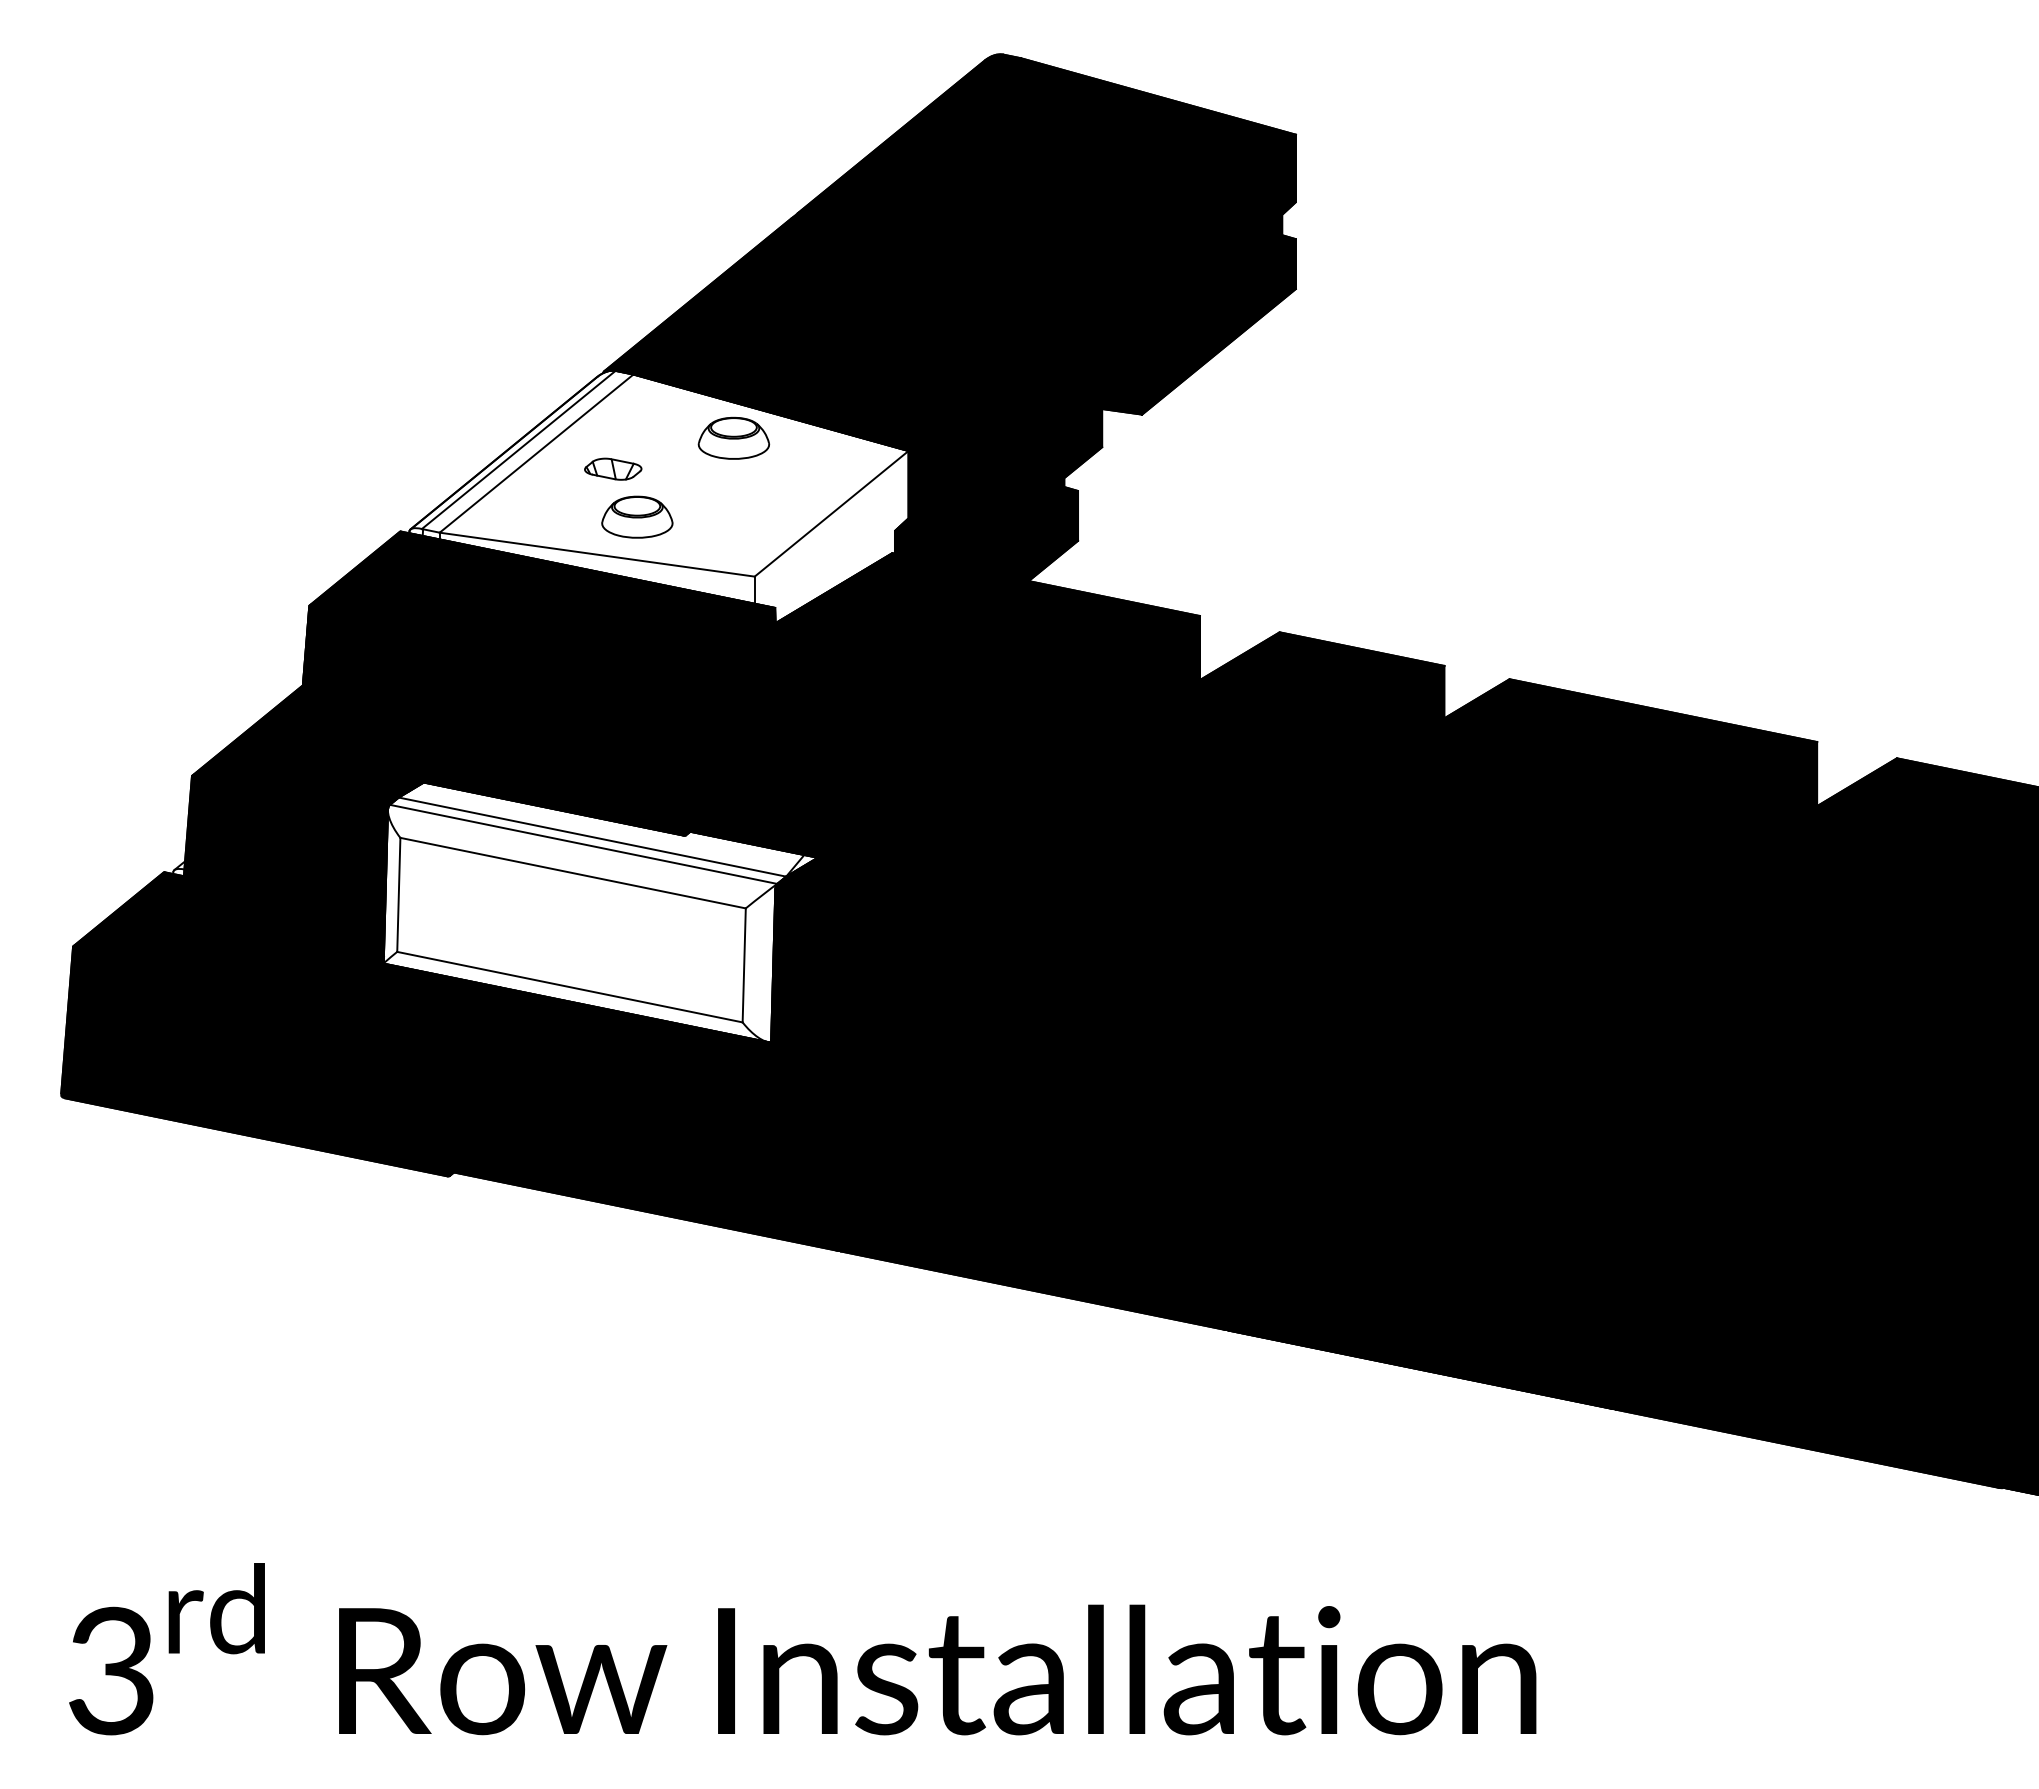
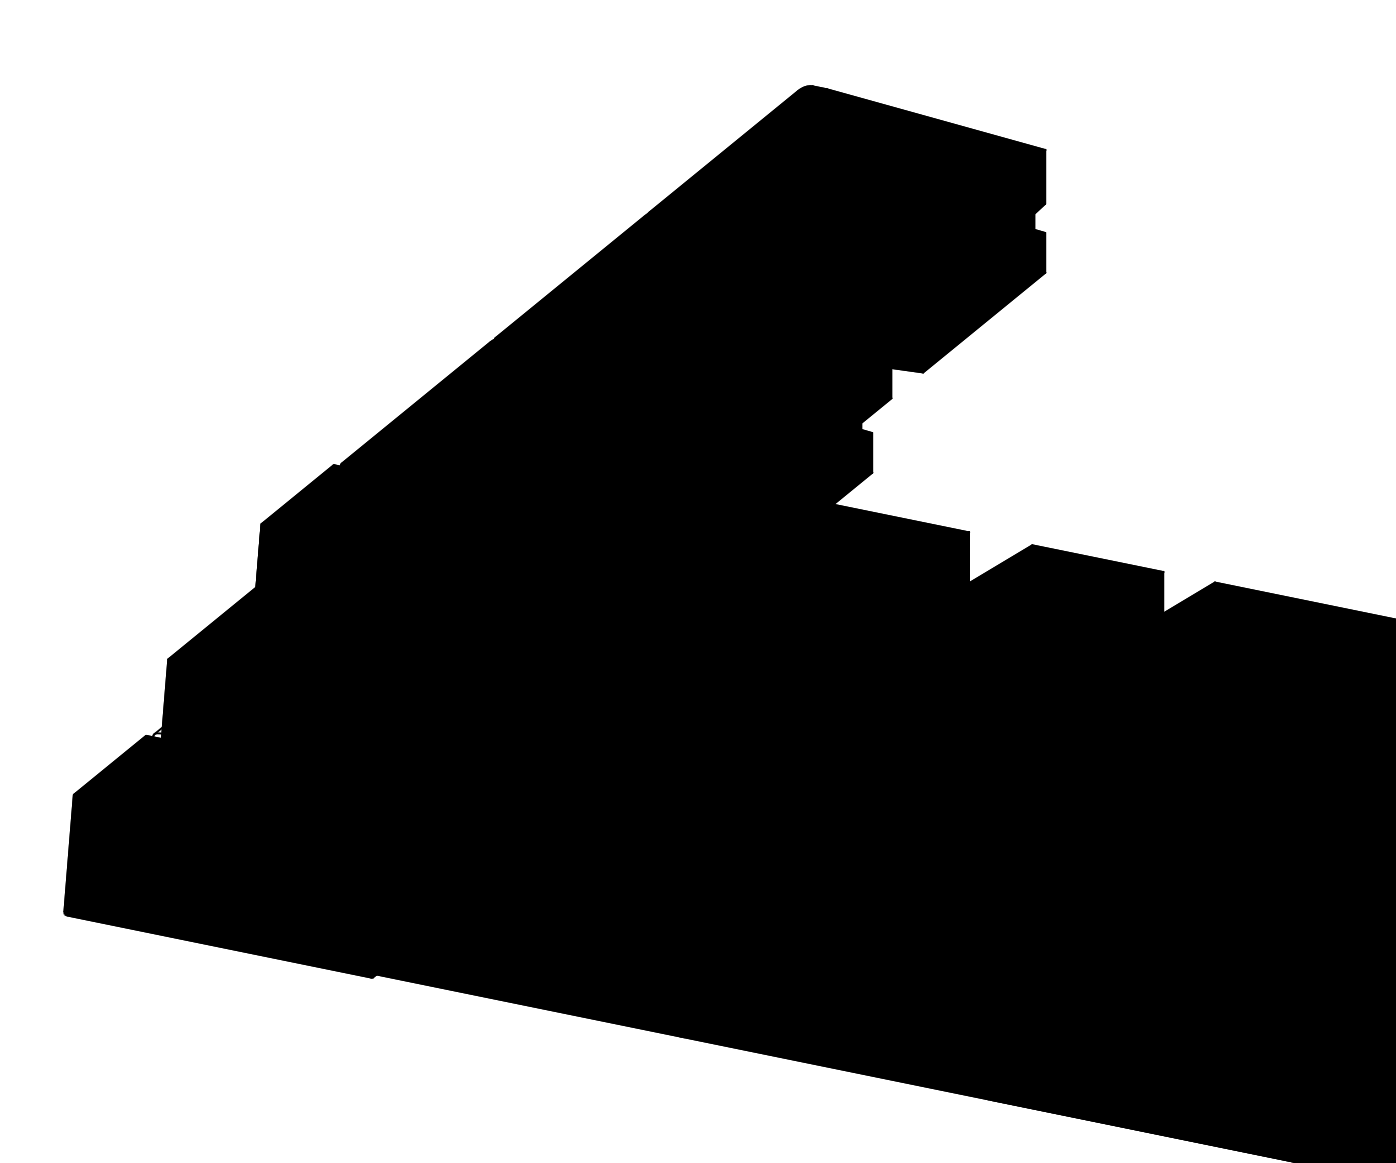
fill: (658, 496) -> (538, 437), added
fill: (600, 912) -> (492, 767), added

